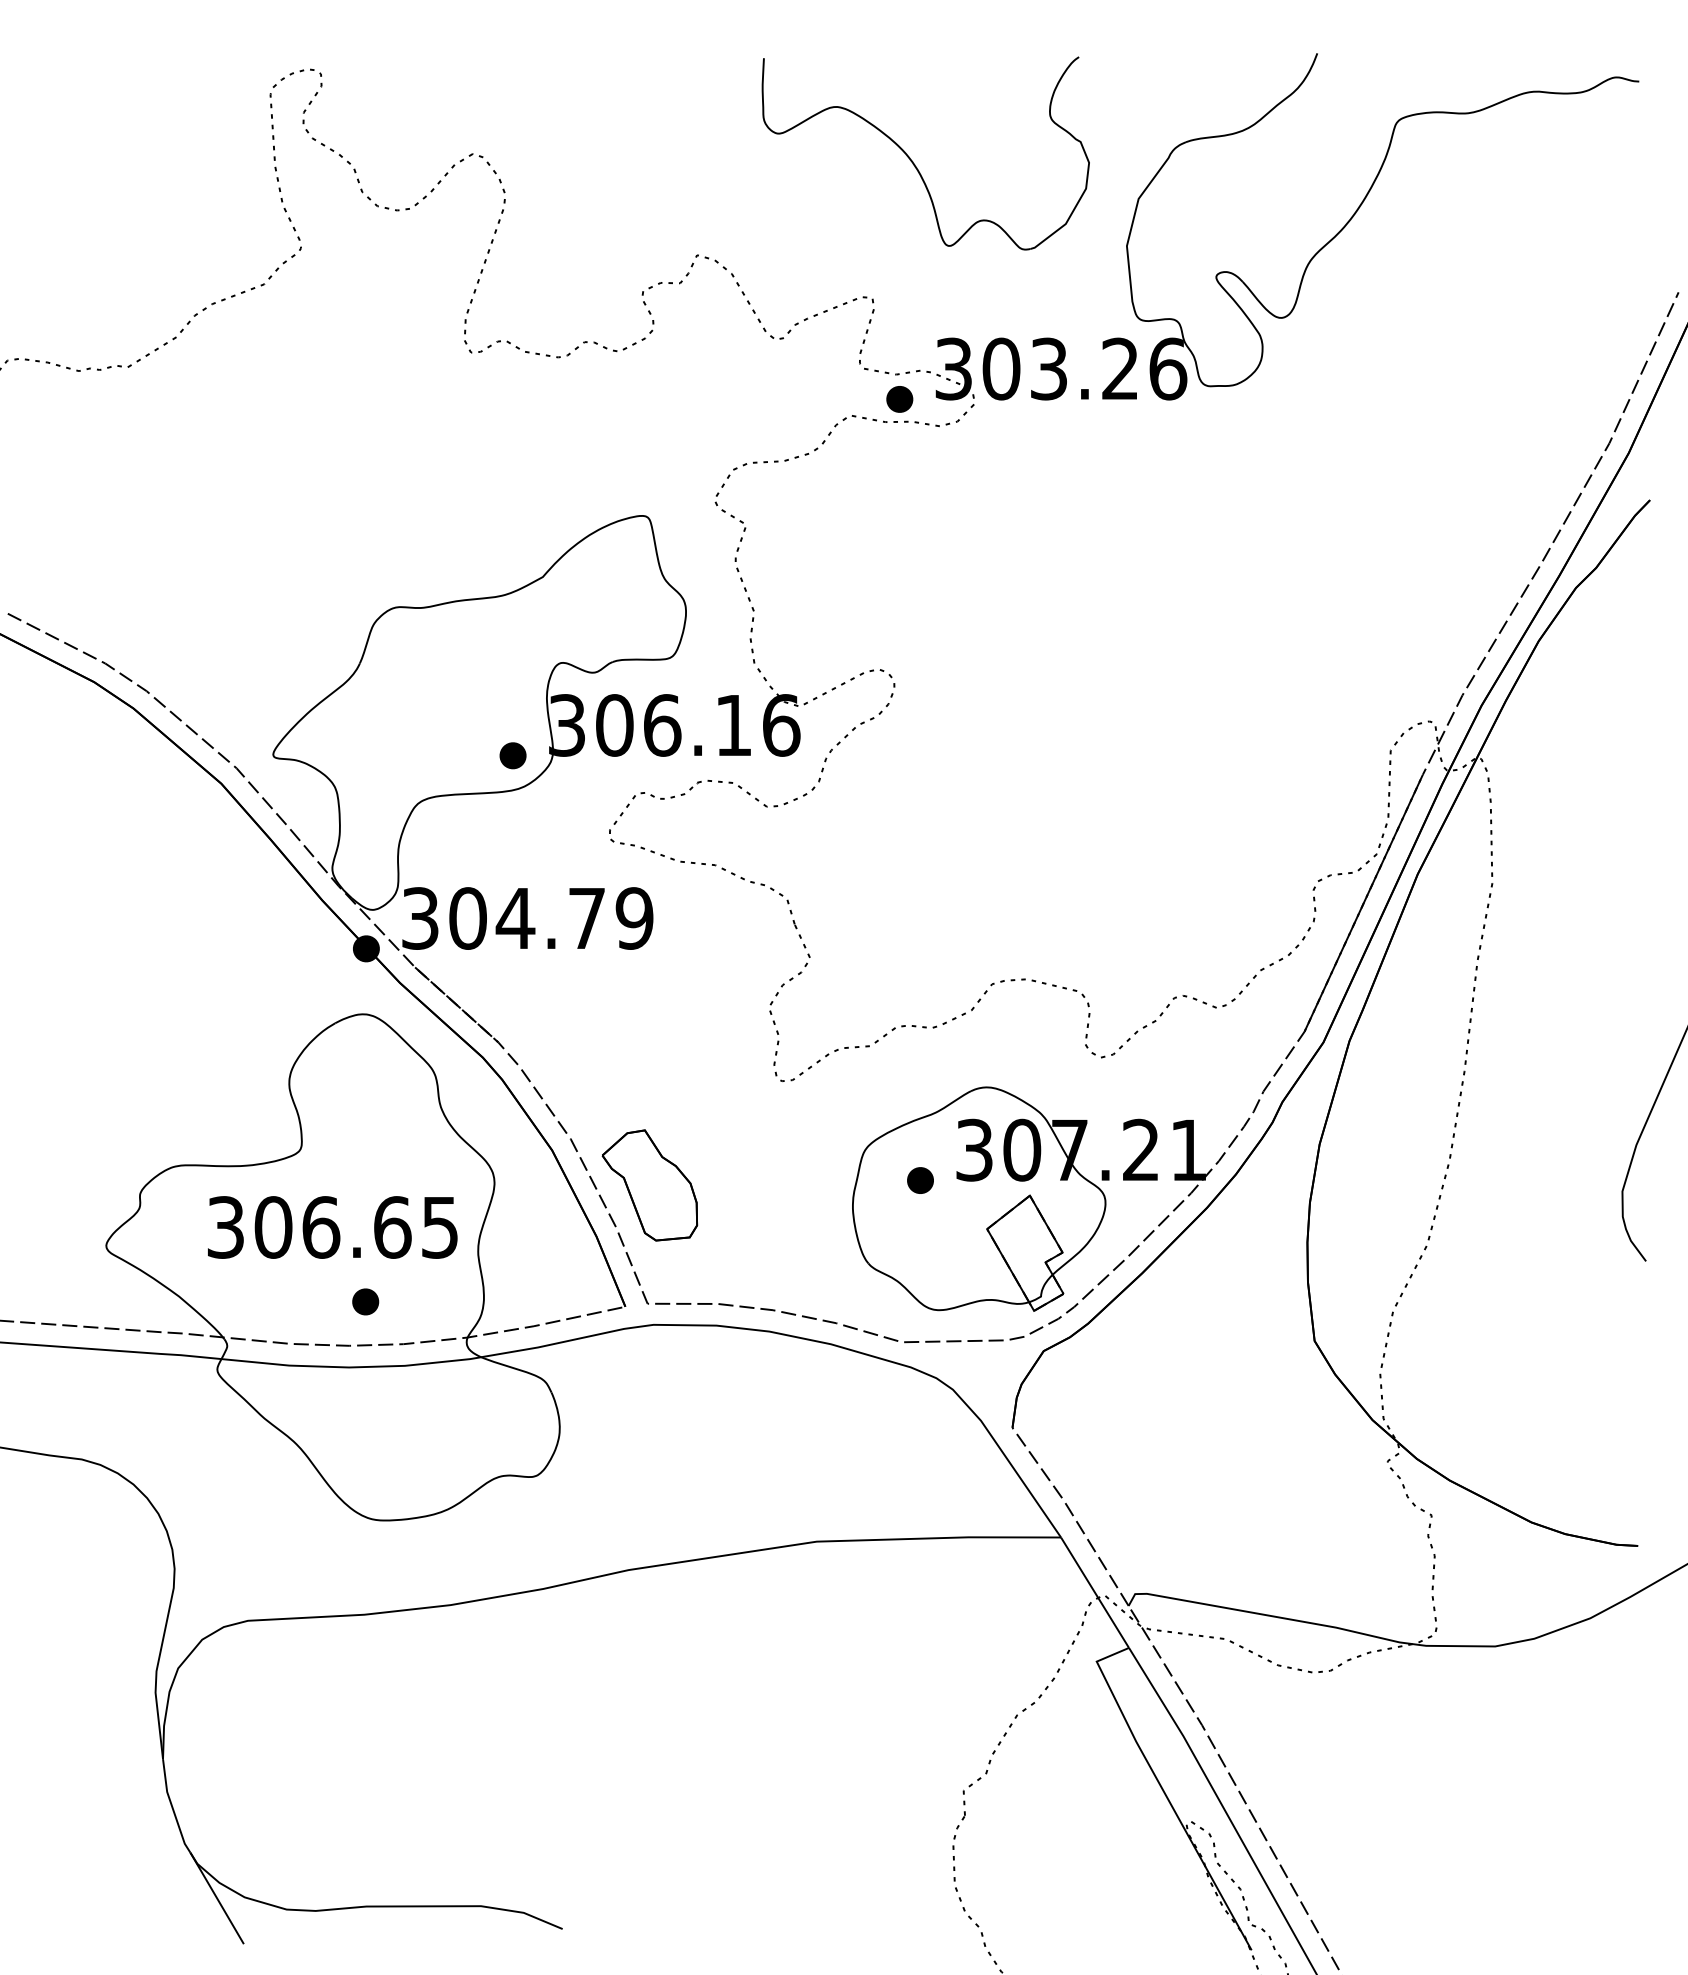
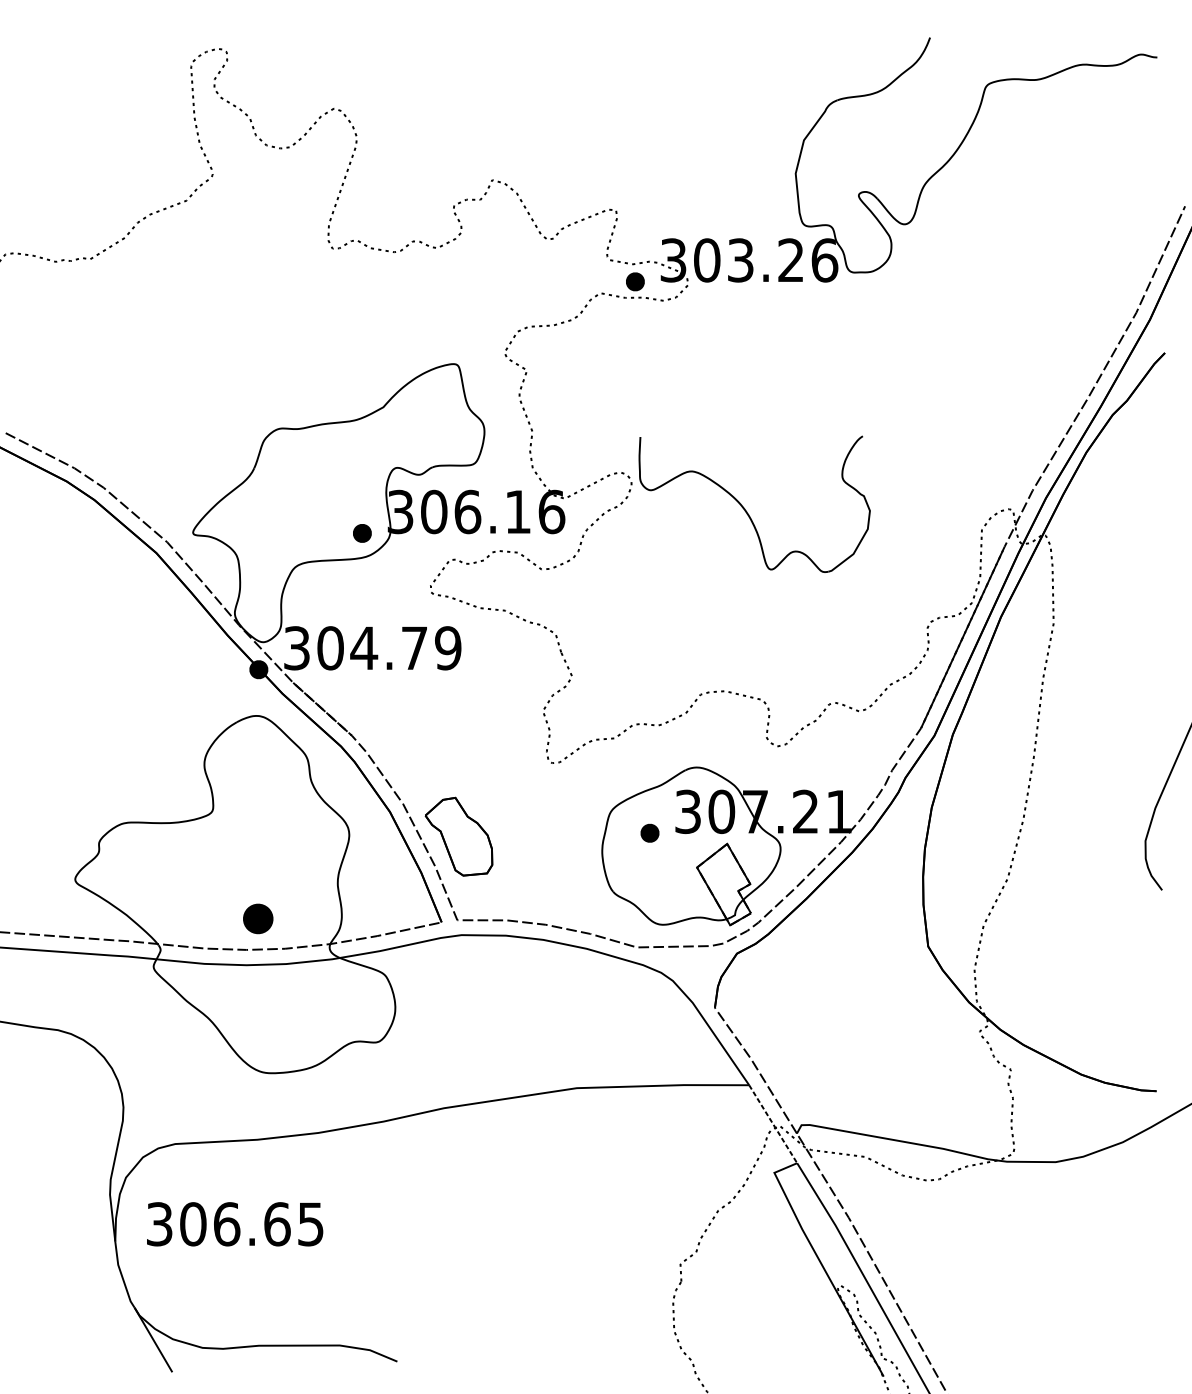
part: (913, 161) -> (746, 509), moved
text: (332, 1227) -> (234, 1224), moved
part: (365, 1301) -> (258, 918), size x1.6
line: (1095, 1592) -> (773, 1124), solid -> dashed

